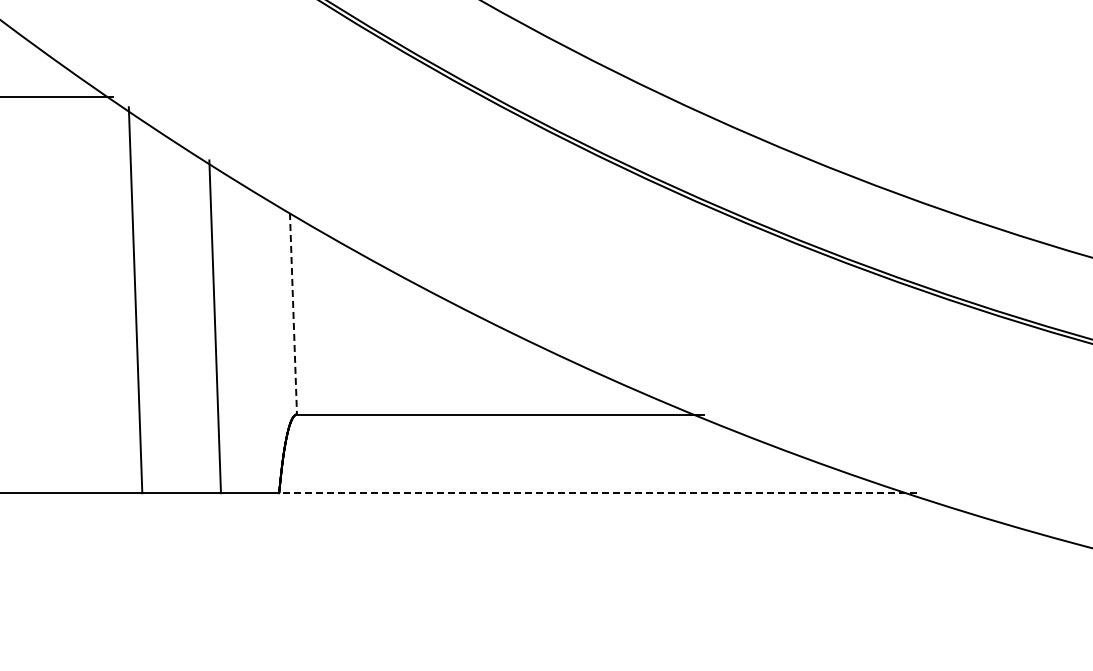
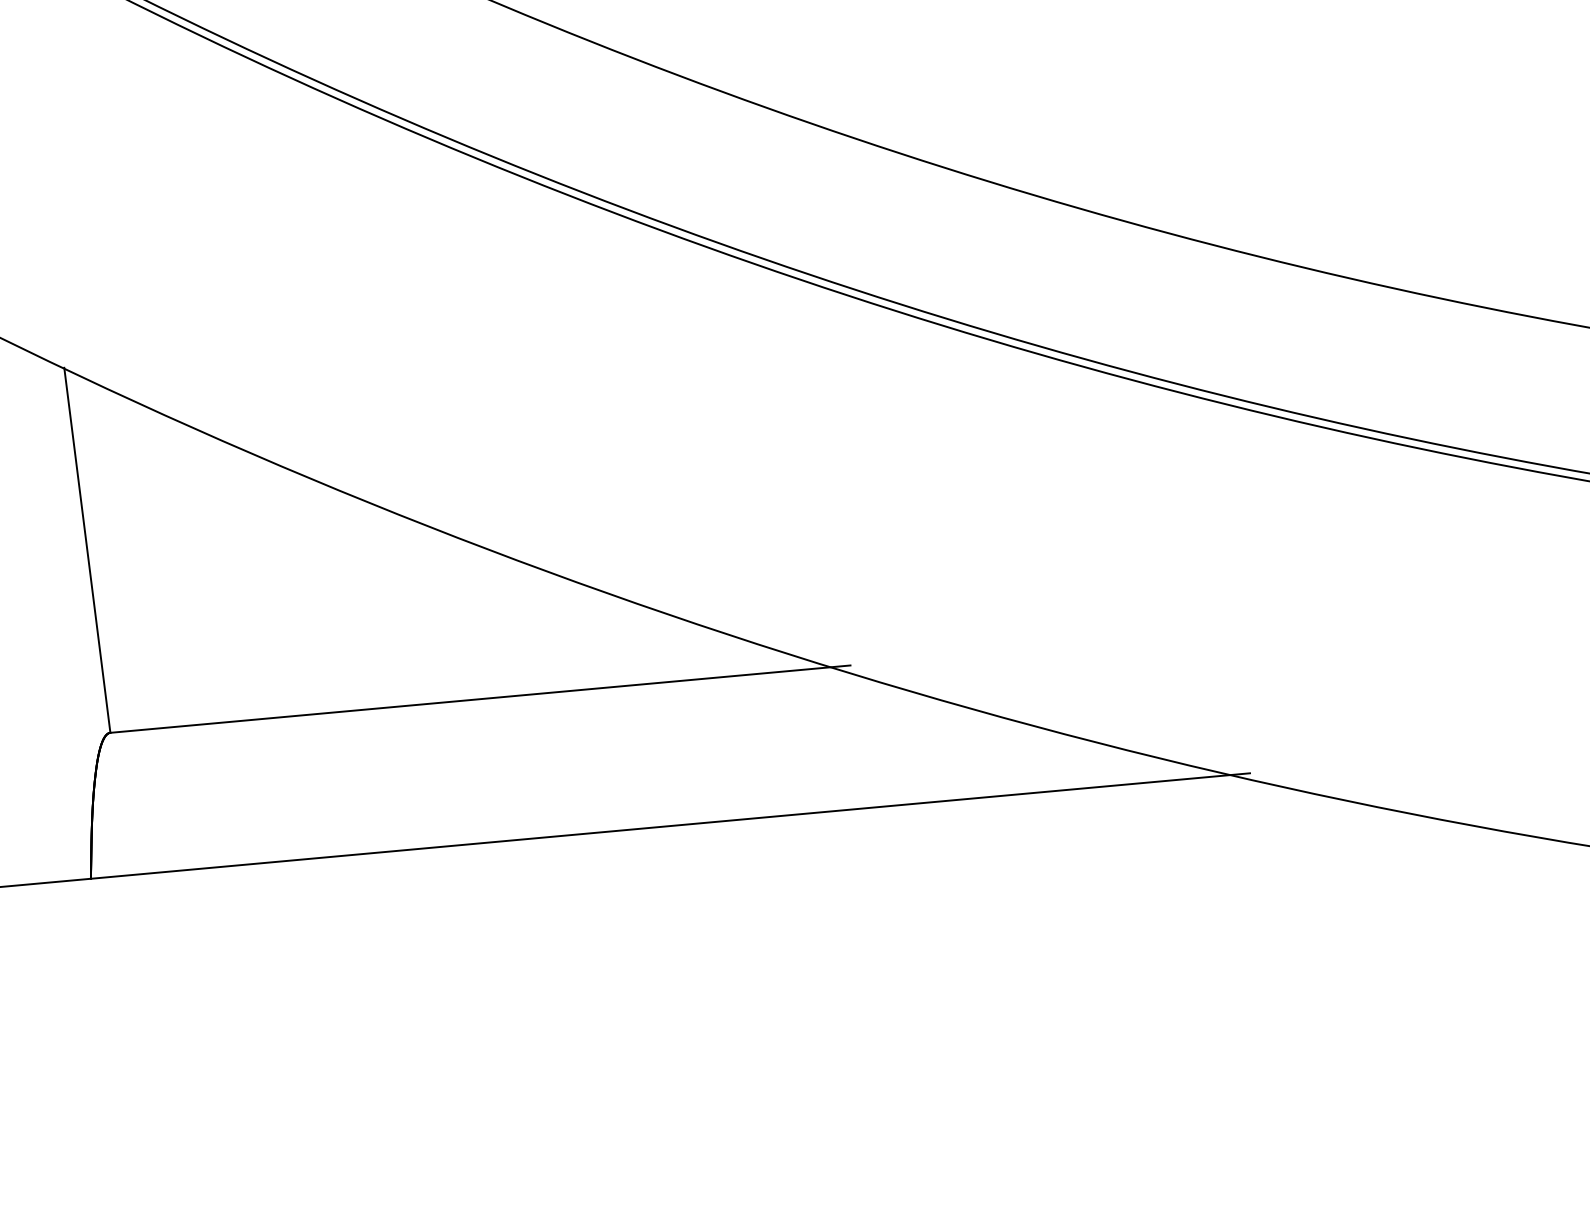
line: (293, 313) -> (87, 549), dashed -> solid
line: (598, 493) -> (671, 826), dashed -> solid

